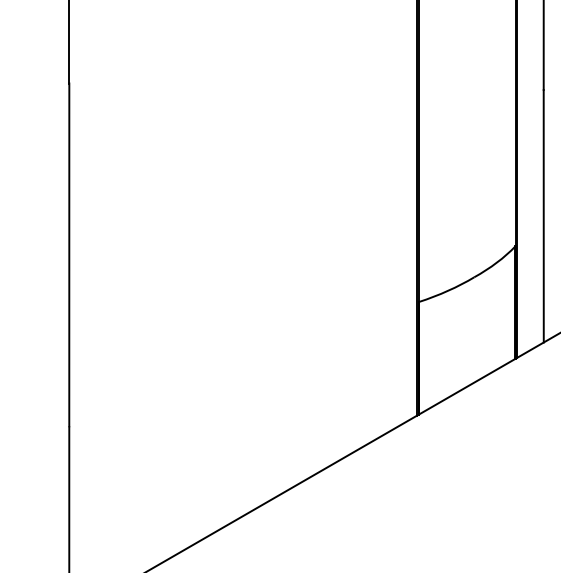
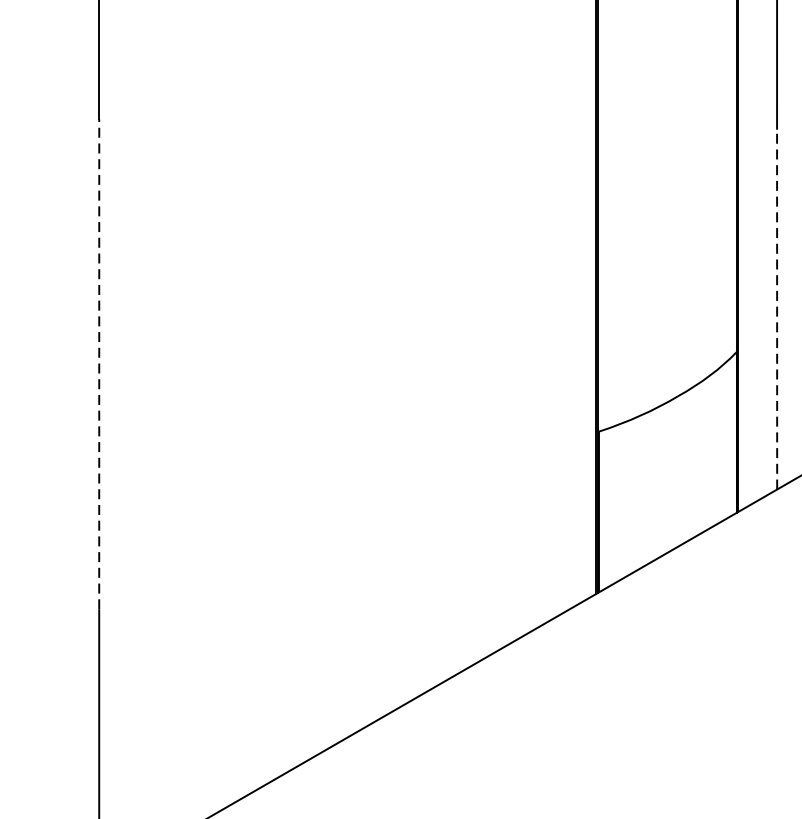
line: (543, 215) -> (776, 308), solid -> dashed
line: (69, 254) -> (99, 363), solid -> dashed

